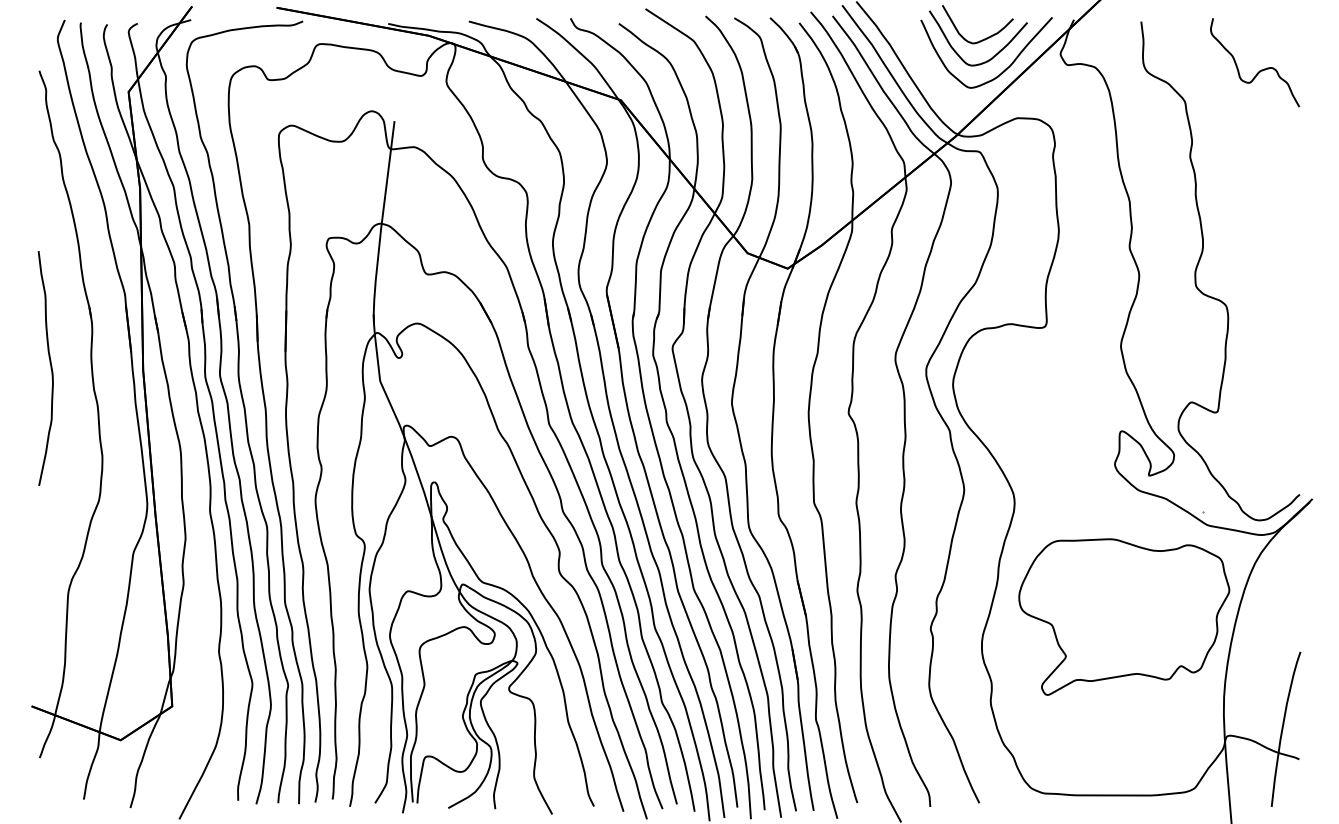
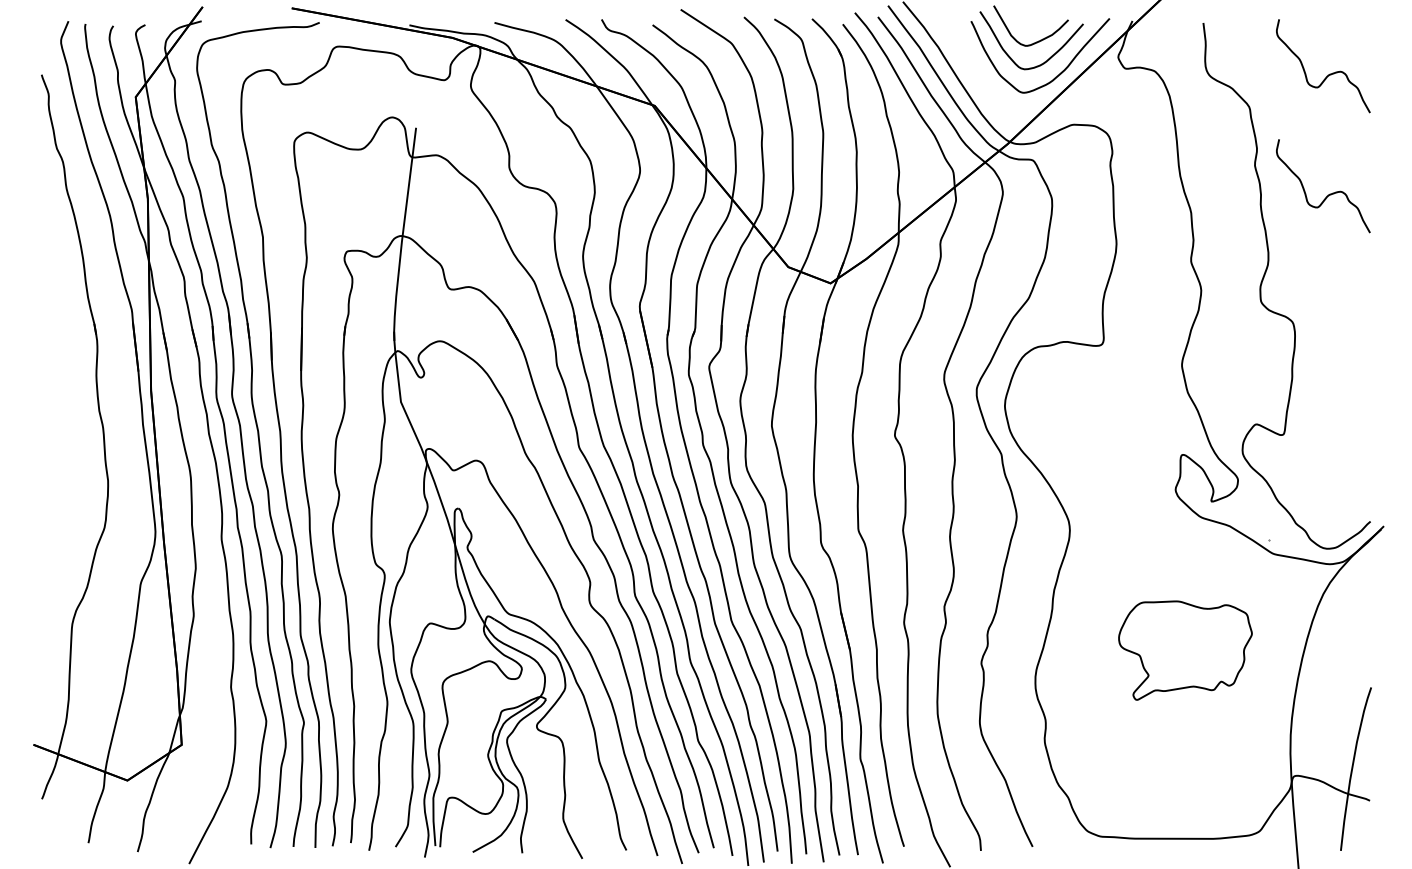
curve: (1260, 183) -> (1329, 193), added
curve: (50, 368) -> (53, 388), removed
part: (1124, 616) -> (1185, 650), size x0.6

